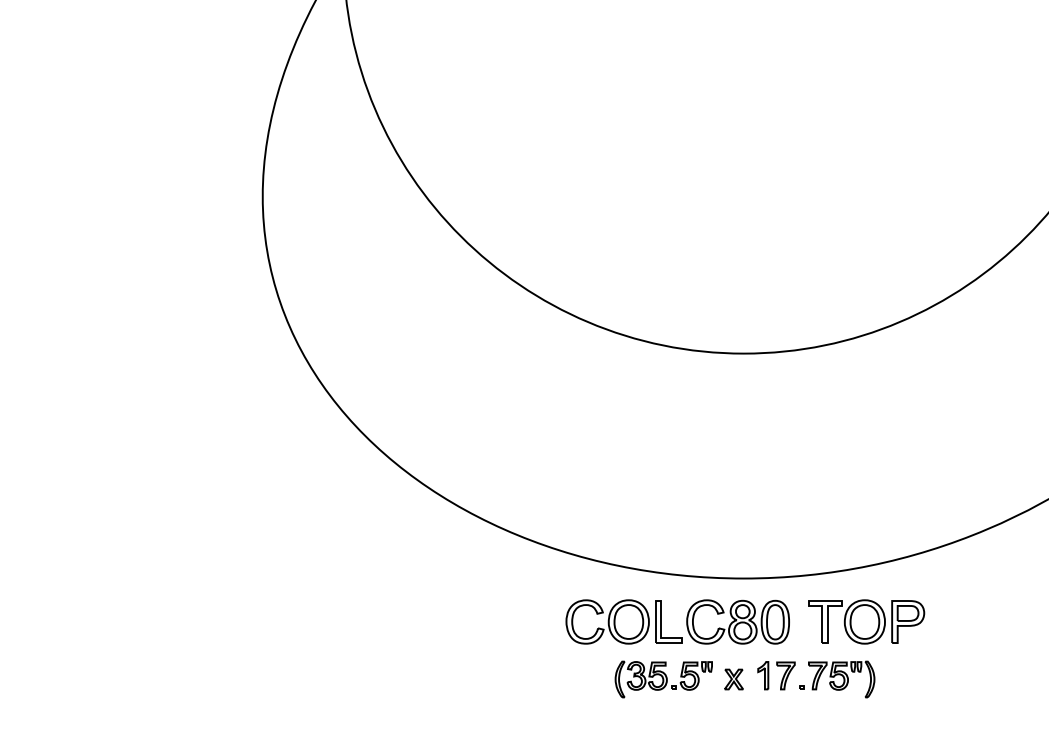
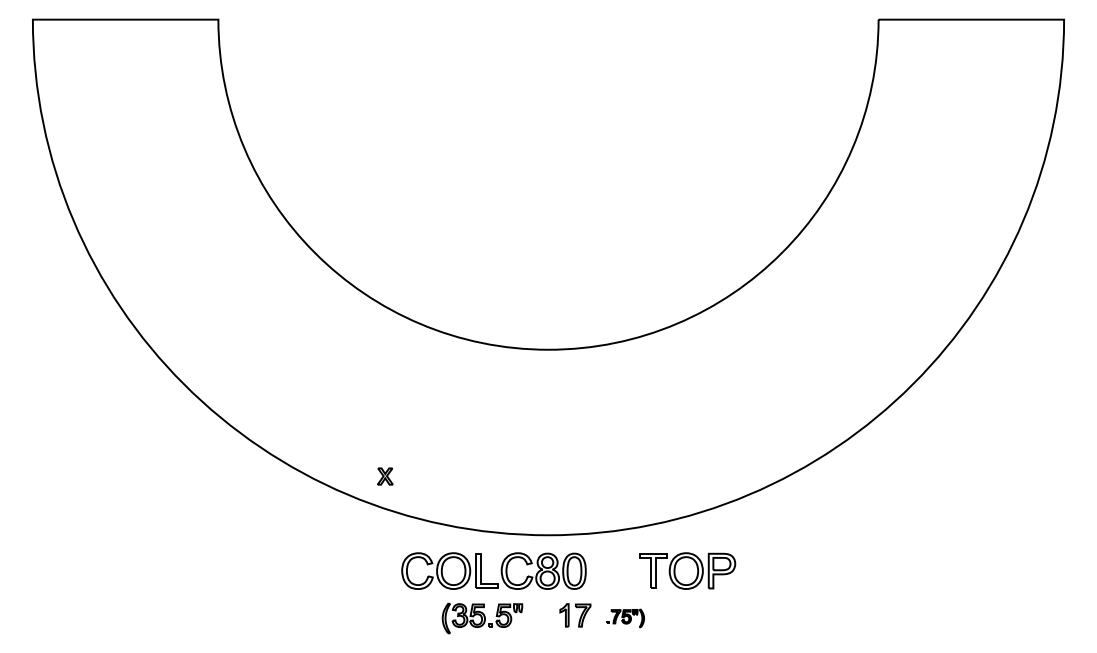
part: (866, 621) -> (687, 570), moved
part: (734, 679) -> (385, 476), moved
part: (837, 679) -> (625, 618), size x0.6

